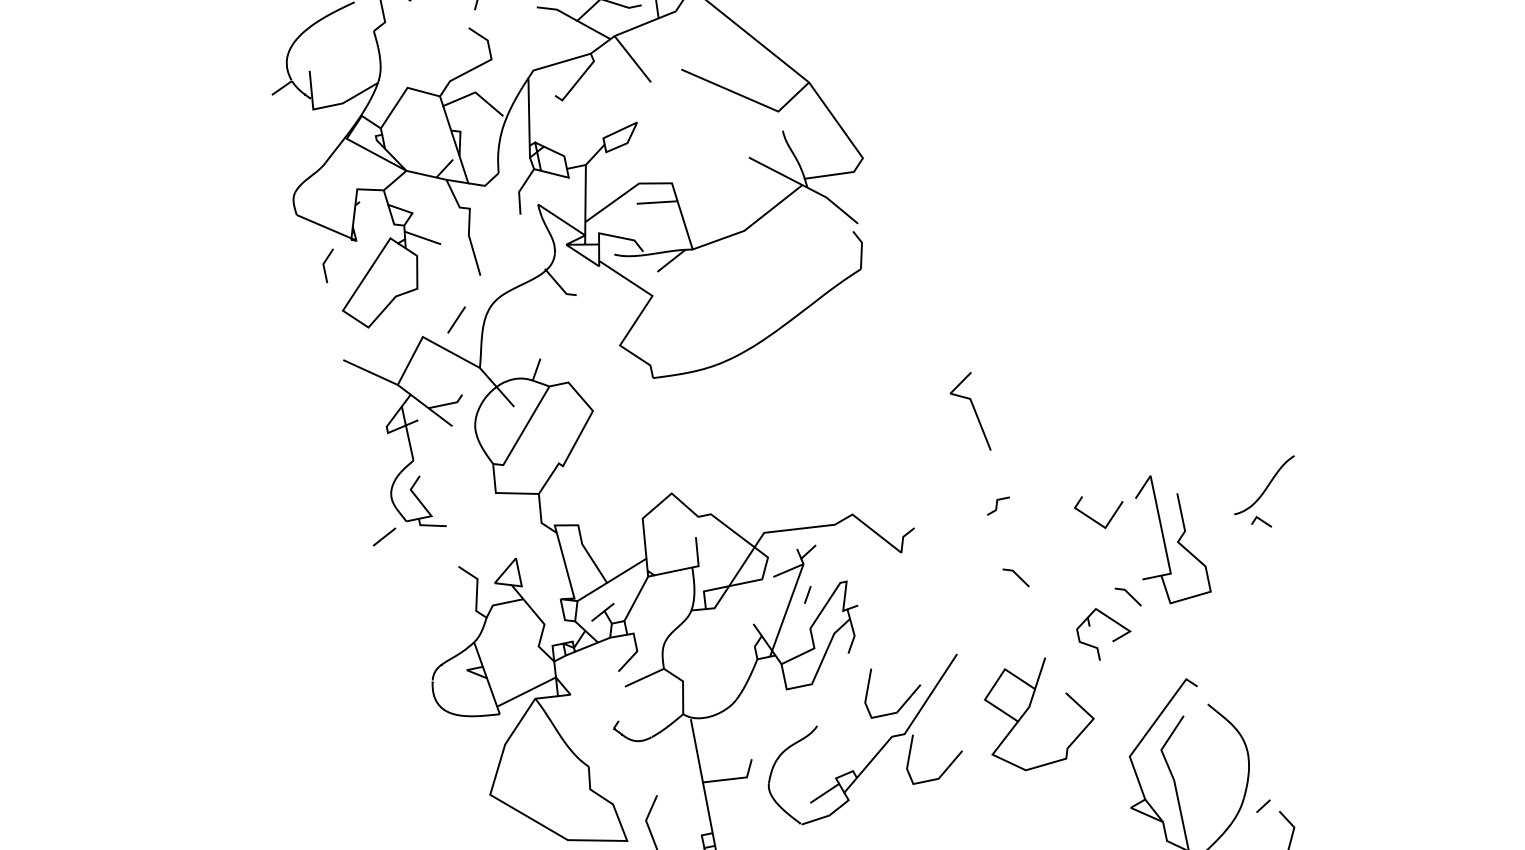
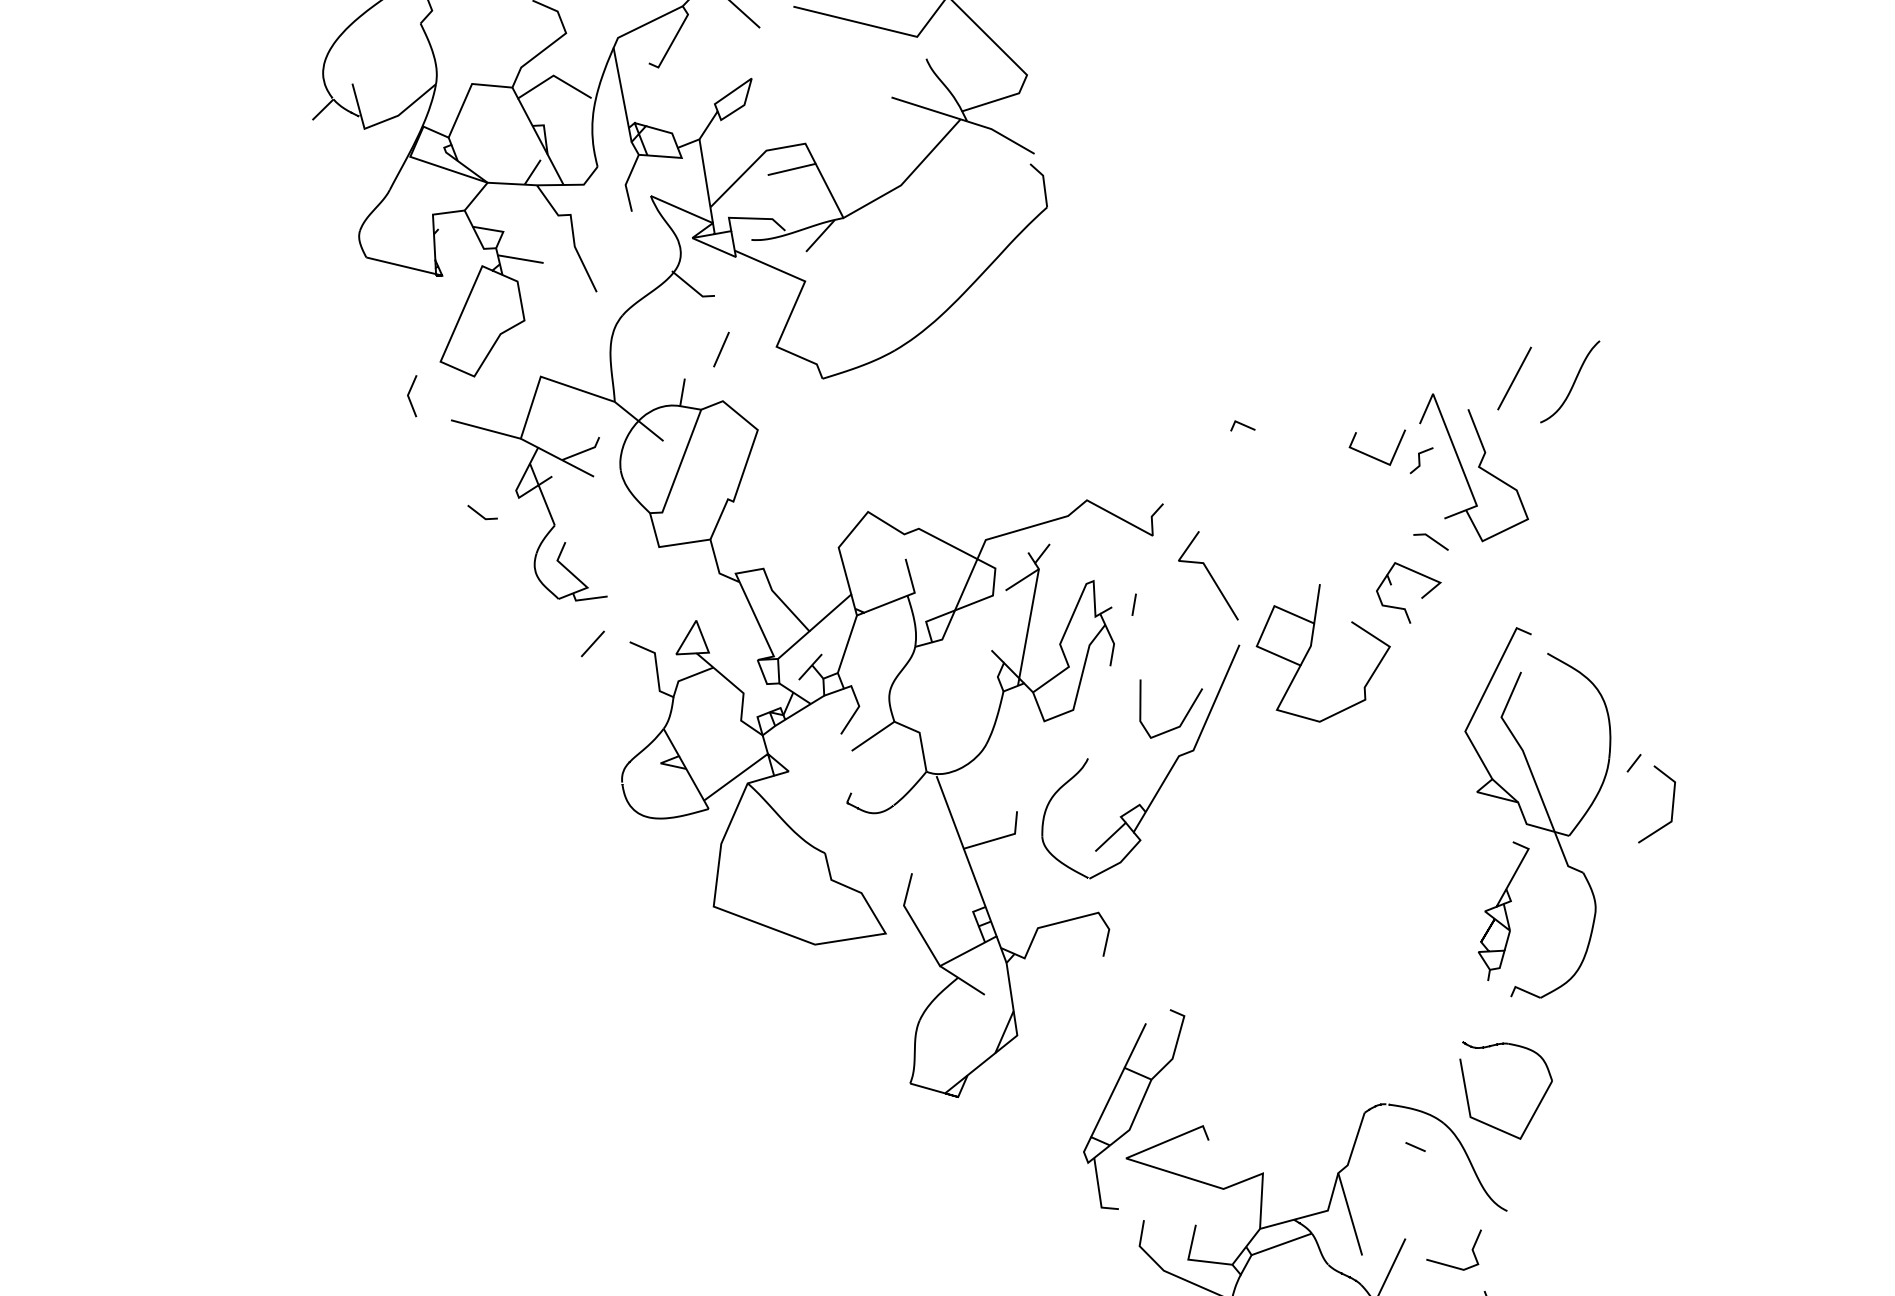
line: (325, 267) -> (410, 398), moved
line: (456, 319) -> (721, 349), moved
line: (973, 409) -> (1209, 575), moved
line: (355, 441) -> (481, 514), added
line: (1219, 474) -> (1514, 378), added
line: (997, 505) -> (1420, 460), moved
line: (1261, 521) -> (1242, 425), moved
line: (384, 536) -> (592, 643), moved
line: (1016, 575) -> (1294, 539), removed
line: (807, 594) -> (1133, 604), moved
part: (1029, 708) -> (1311, 647), moved
line: (943, 771) -> (1247, 786), removed

